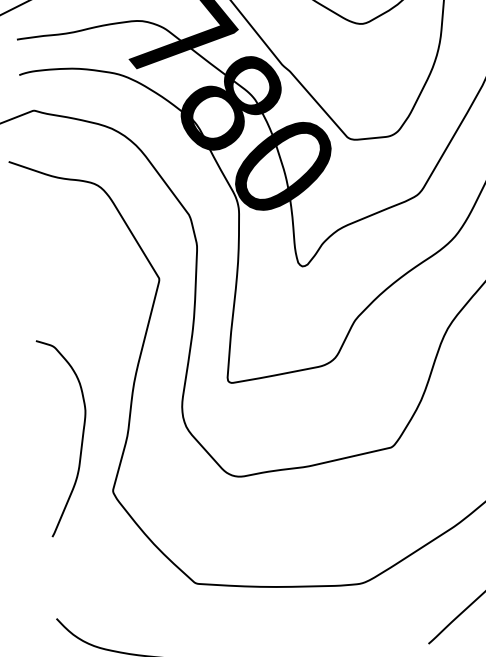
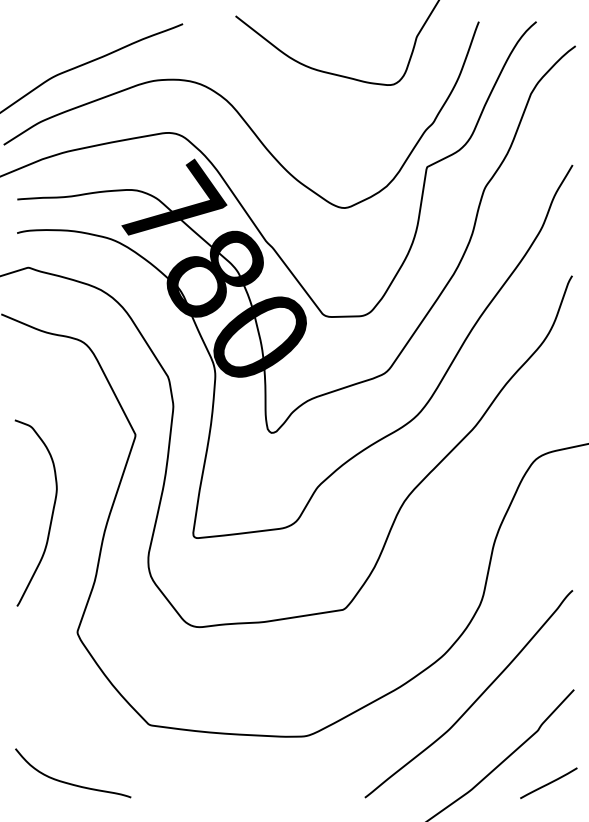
curve: (81, 436) -> (51, 513), moved

